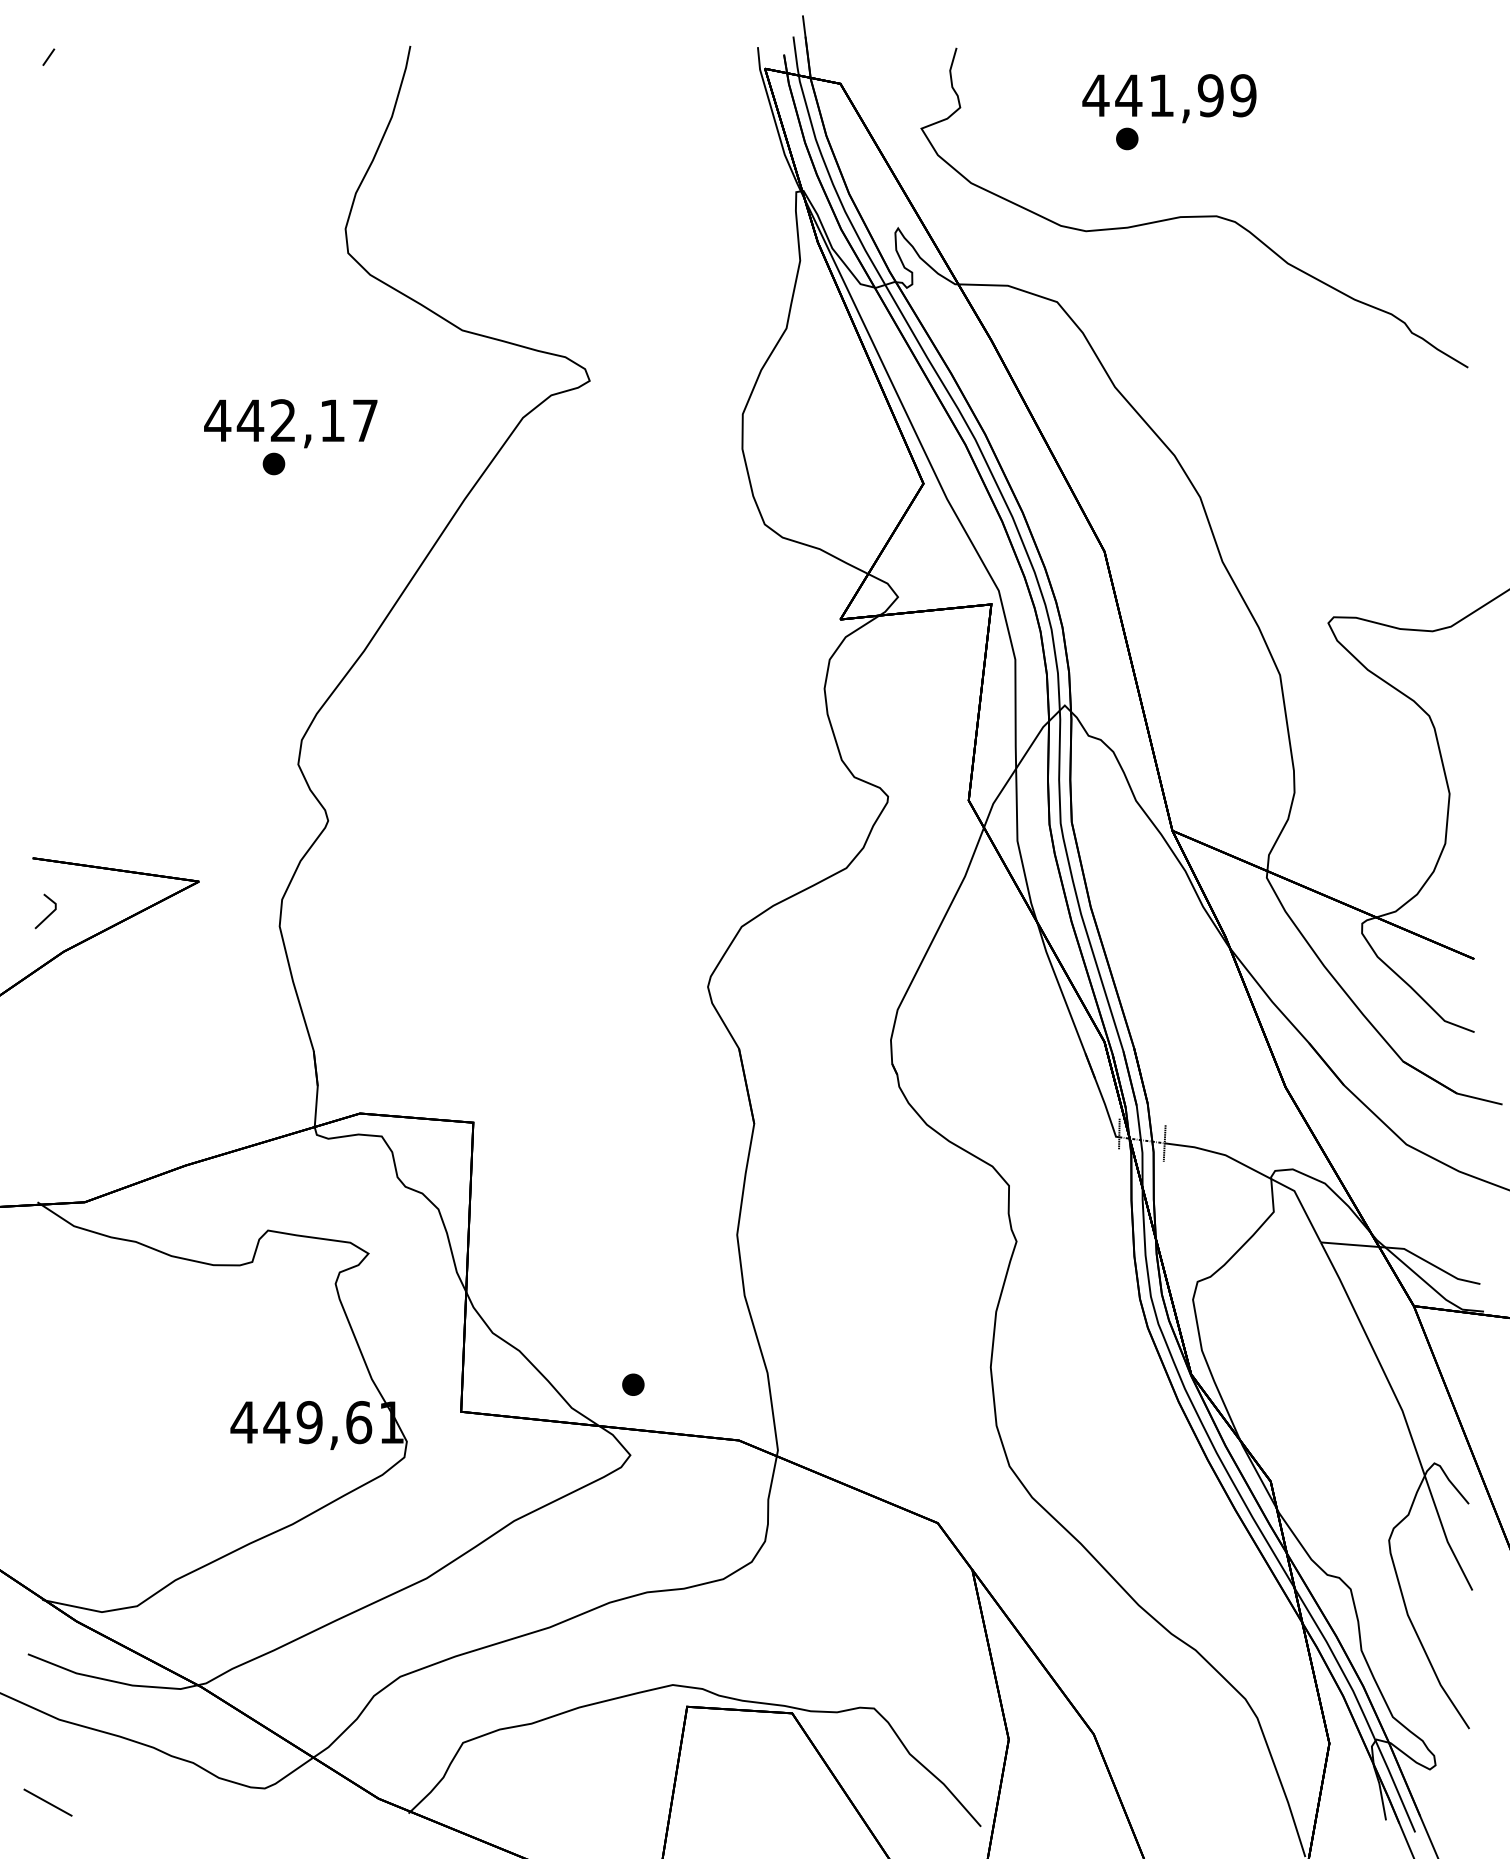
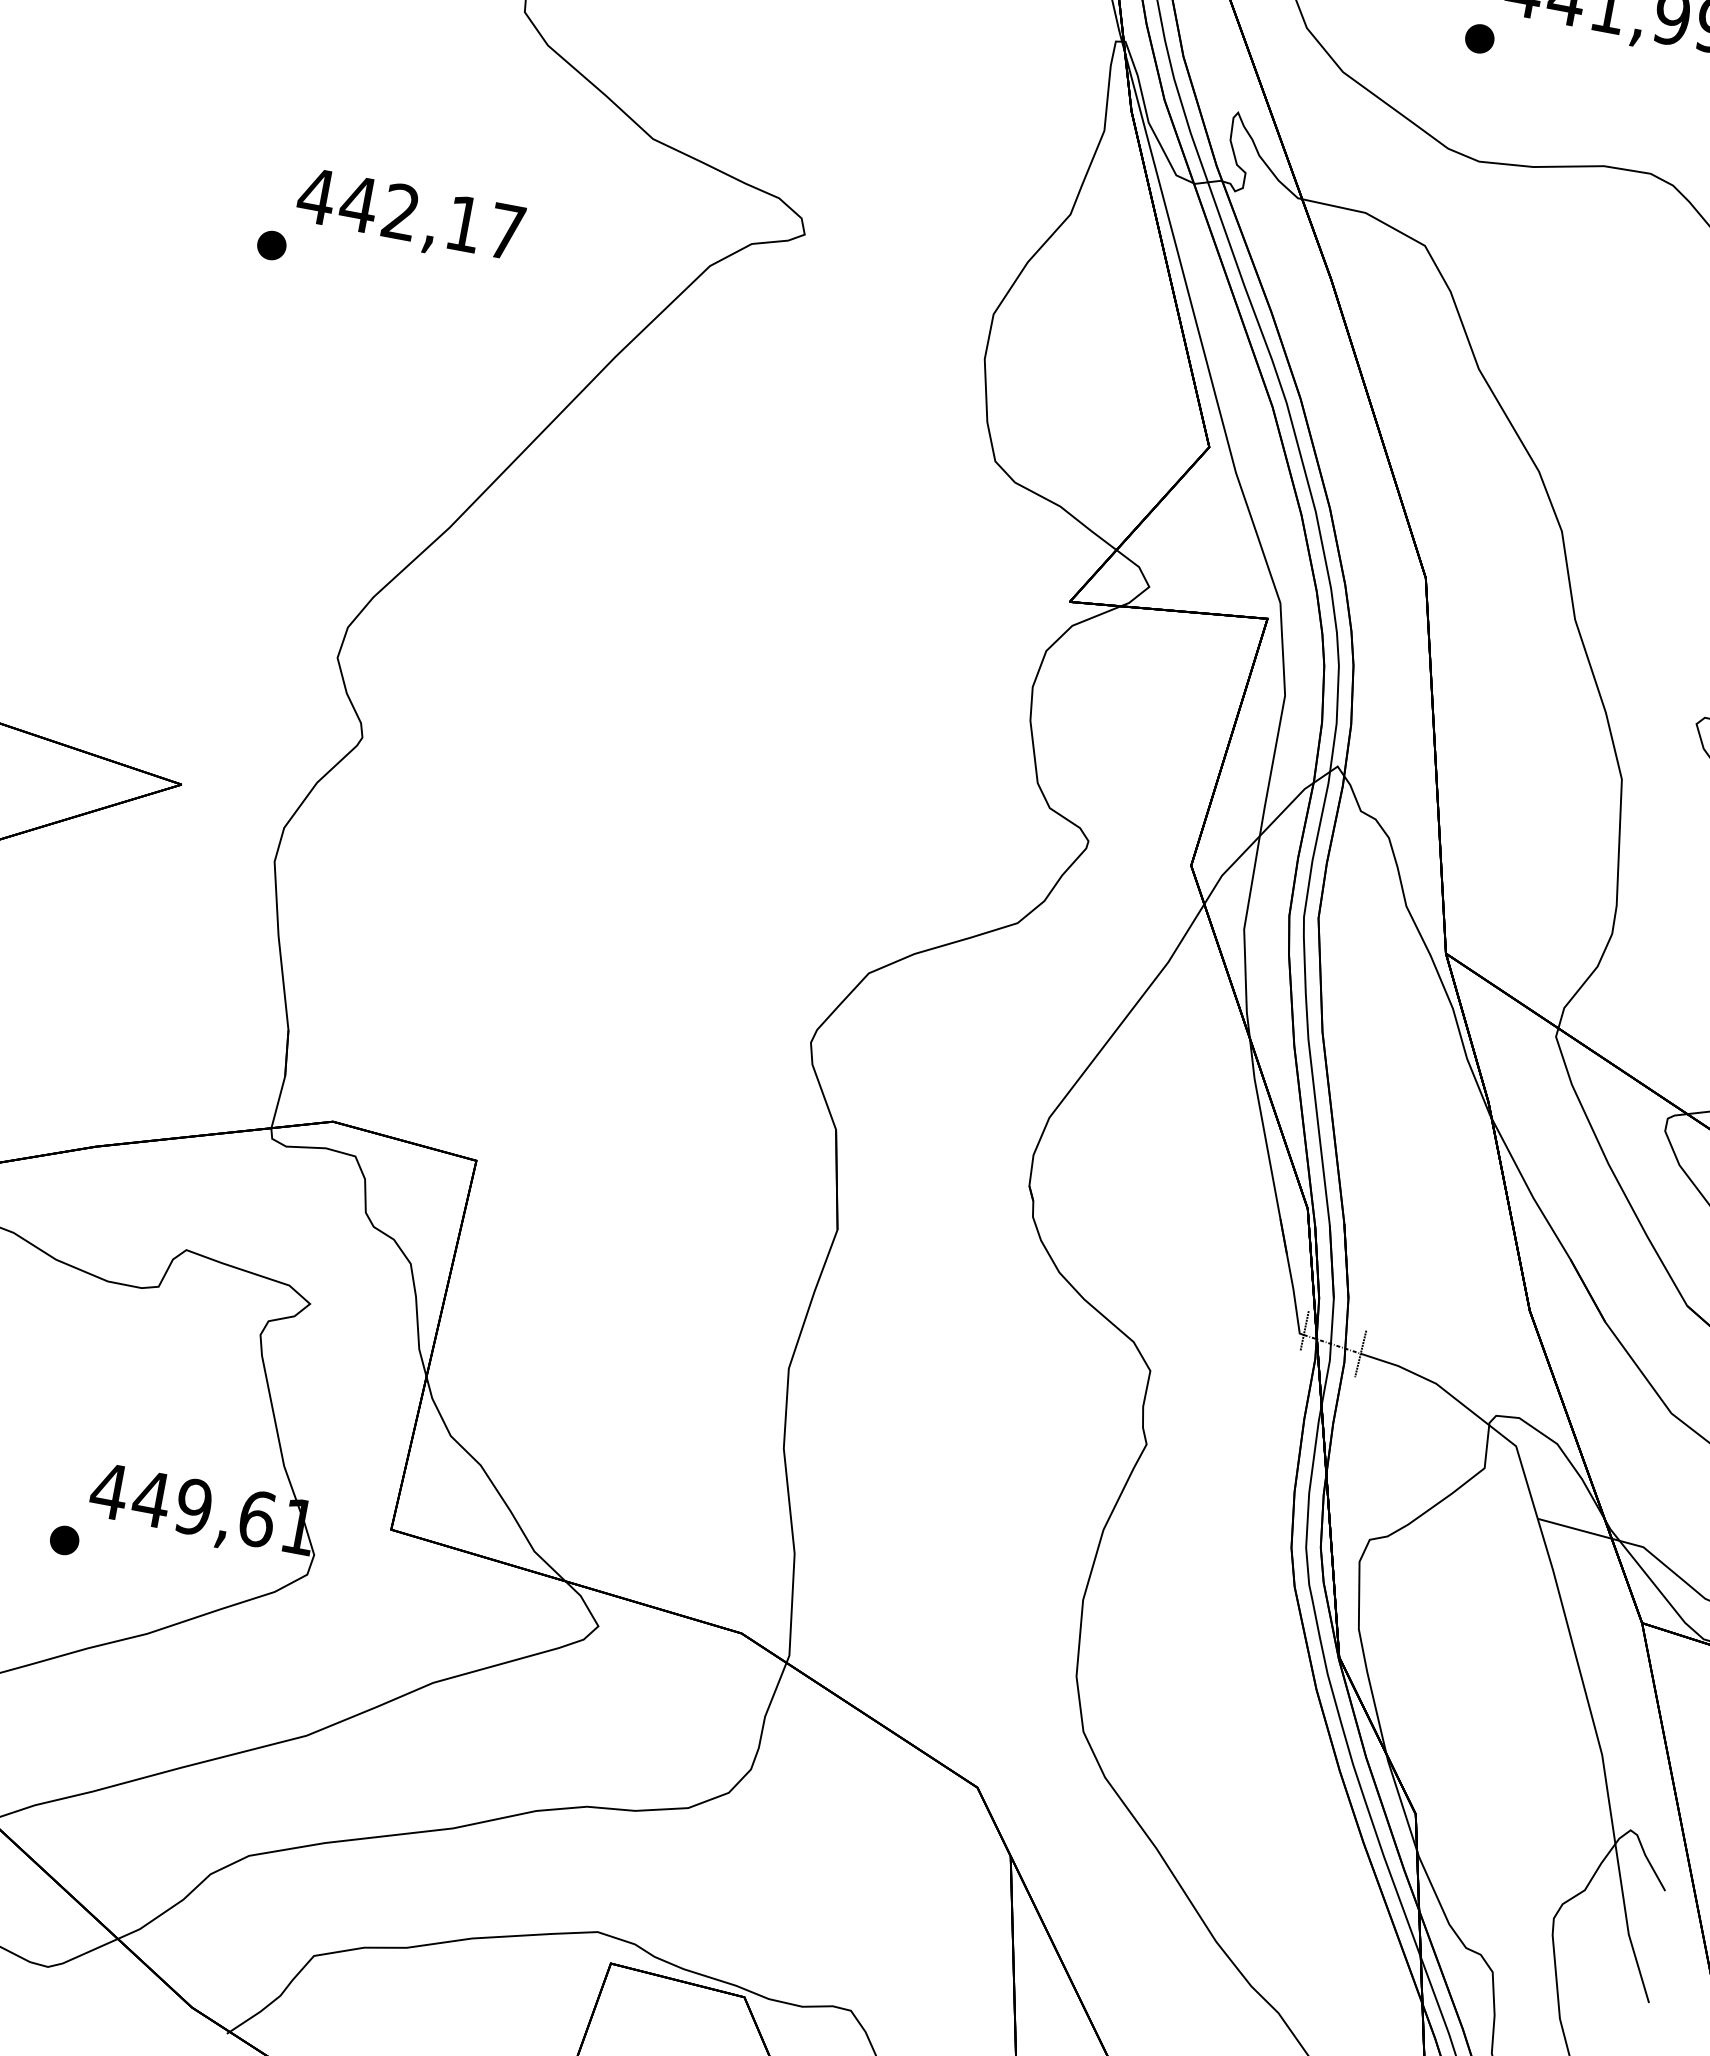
part: (1127, 138) -> (1480, 38), moved
part: (273, 463) -> (271, 244), moved
part: (633, 1384) -> (64, 1540), moved

